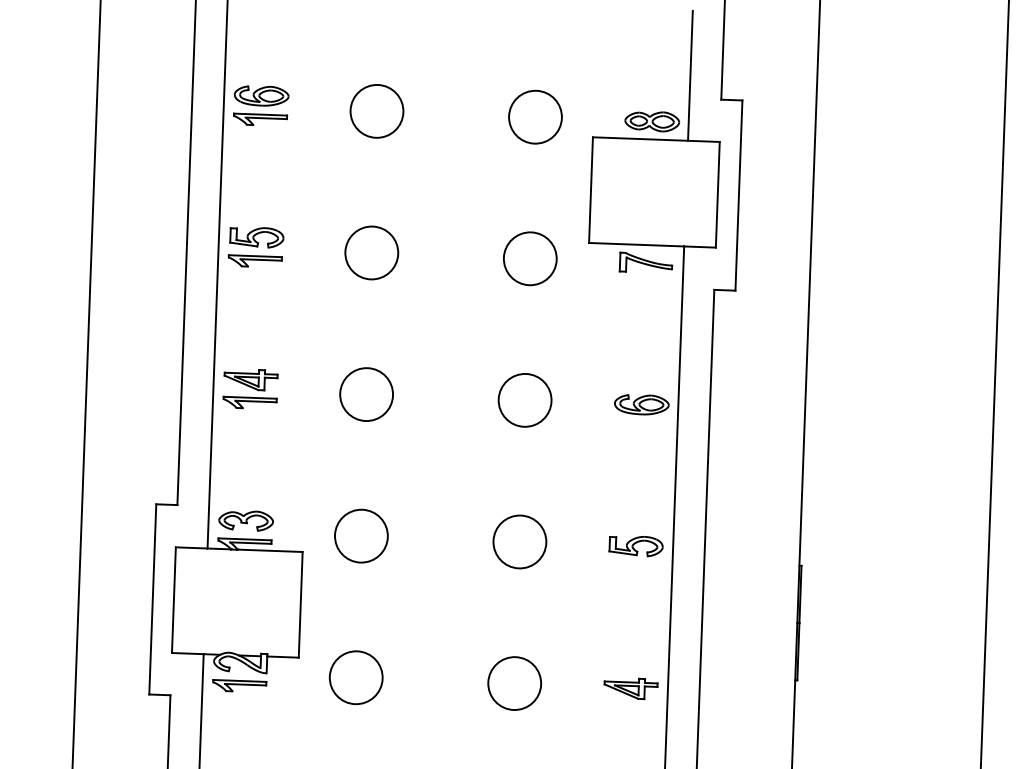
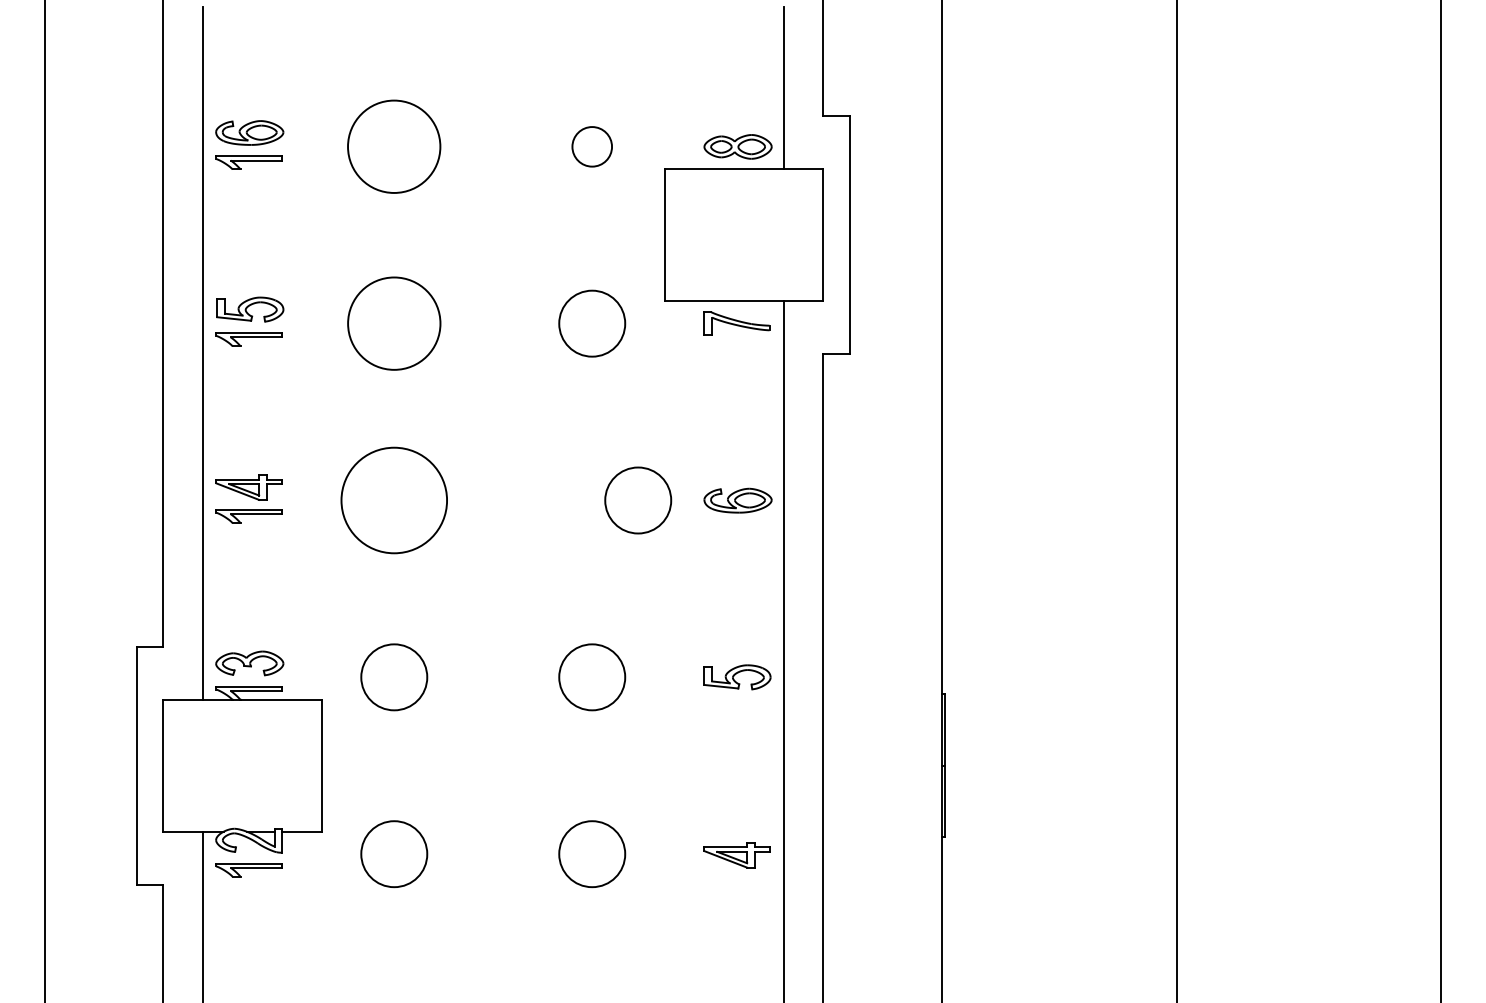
circle: (377, 111) -> (394, 146), size x1.4
circle: (535, 116) -> (592, 146), size x0.6
circle: (371, 252) -> (394, 323), size x1.4
circle: (366, 394) -> (394, 500), size x1.6
circle: (525, 400) -> (638, 500), moved

